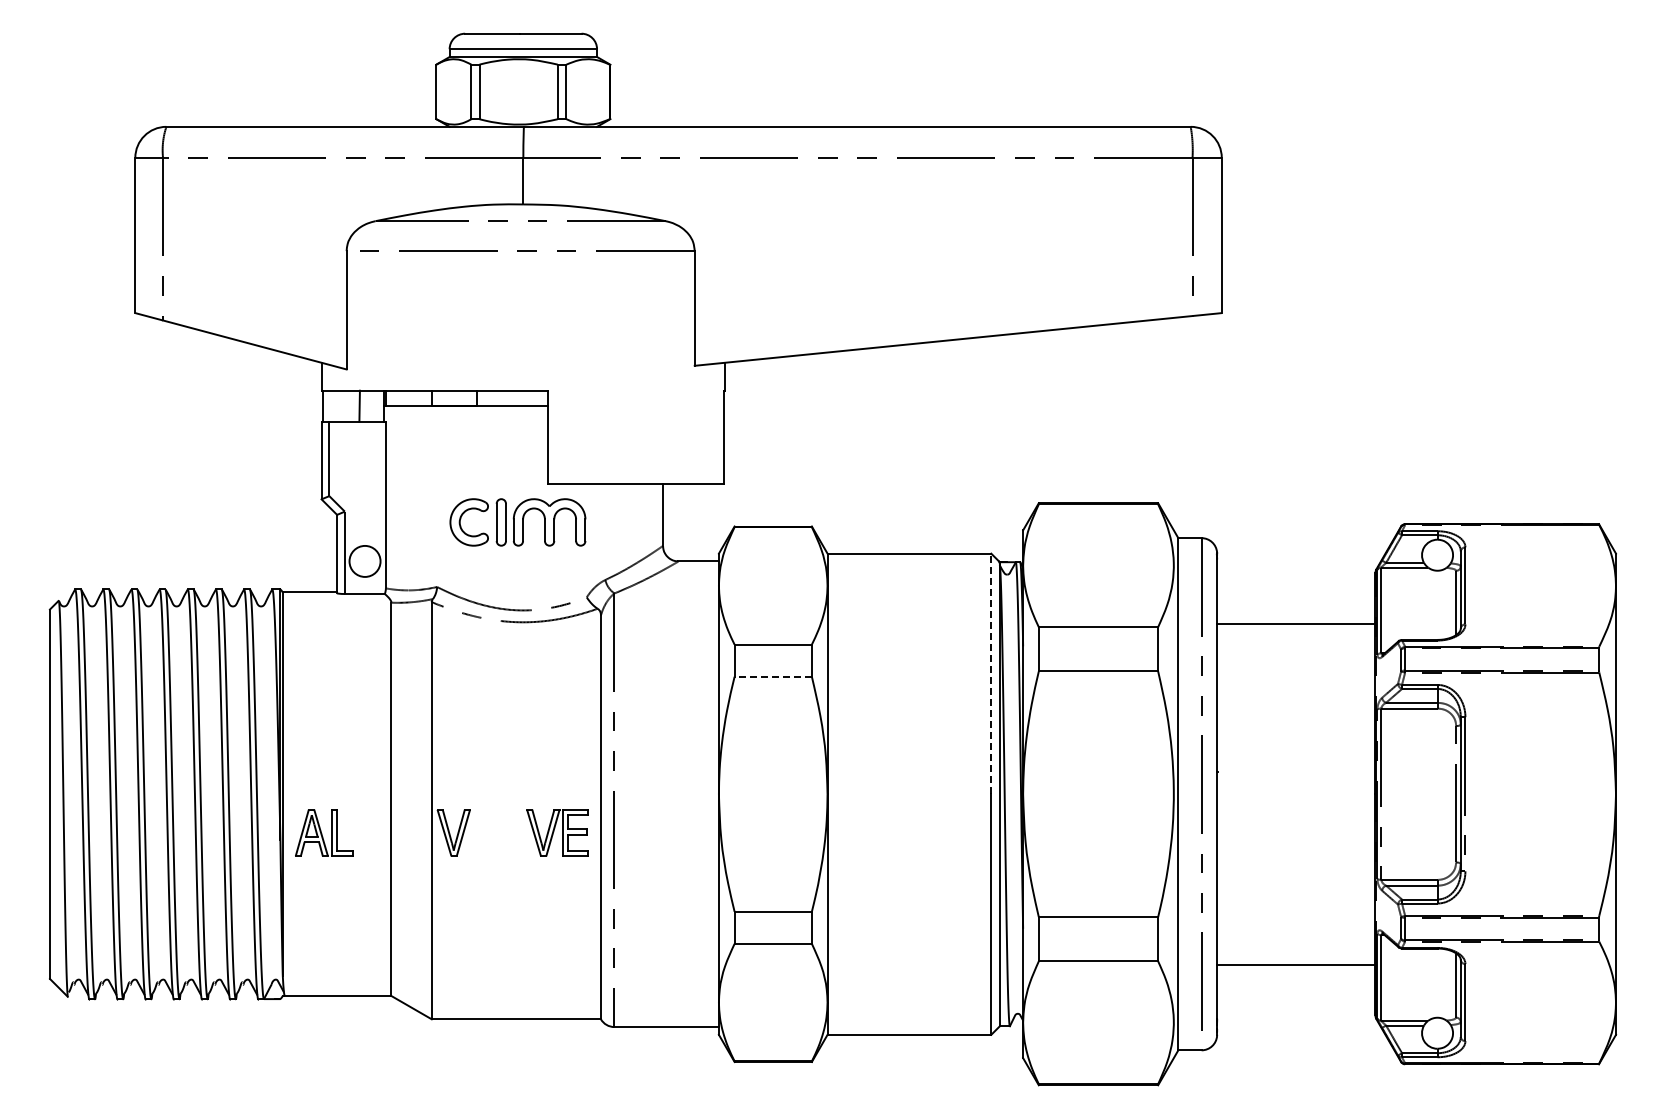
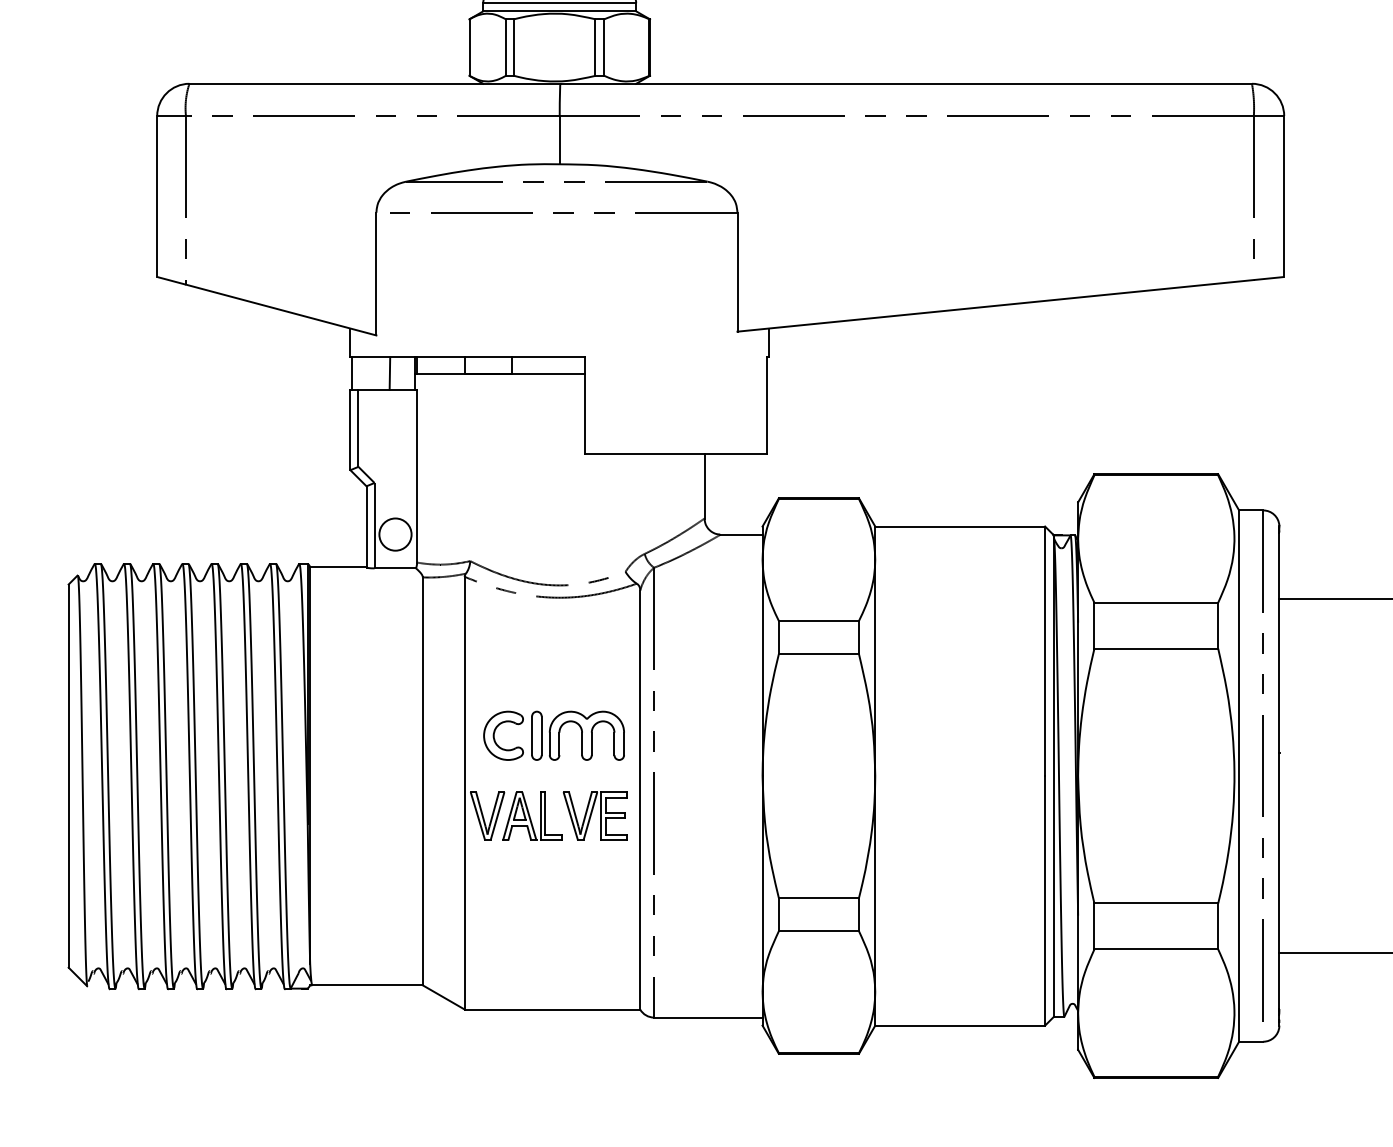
part: (517, 522) -> (553, 735), moved
line: (991, 673) -> (1045, 650), dashed -> solid
line: (773, 676) -> (819, 653), dashed -> solid
part: (324, 832) -> (532, 815), moved

